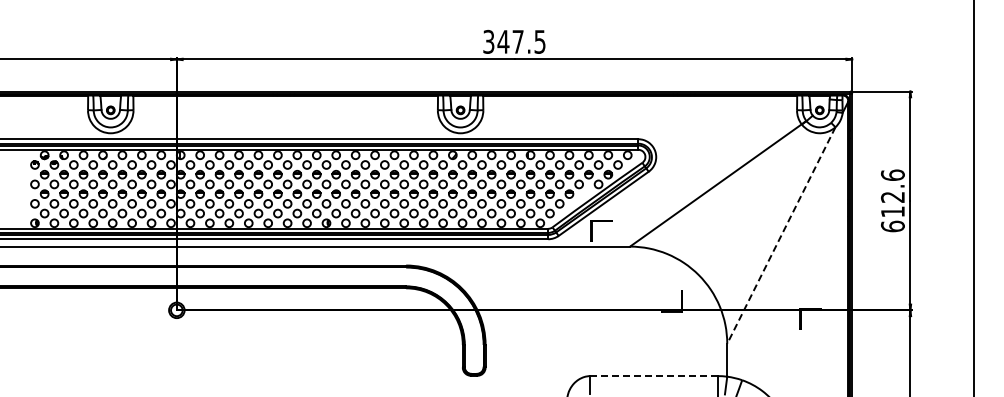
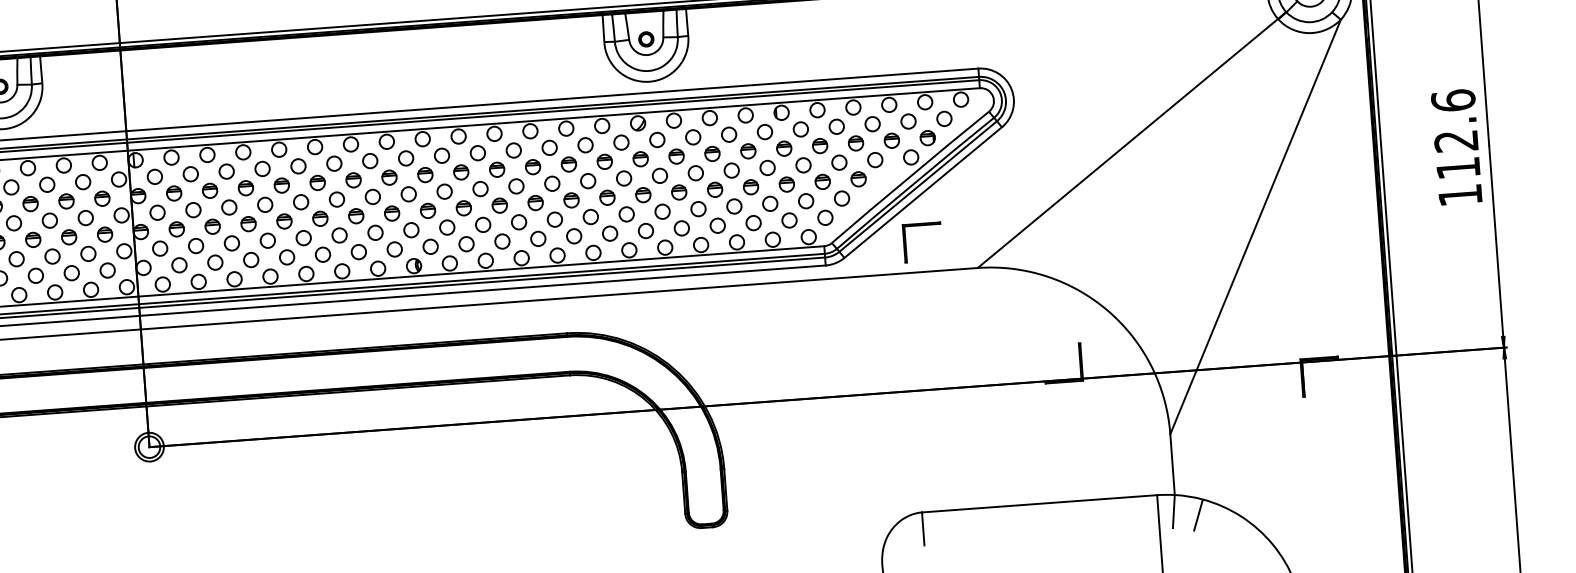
text: (892, 226) -> (1459, 195), 612.6 -> 112.6
line: (781, 235) -> (1255, 226), dashed -> solid
line: (654, 376) -> (1040, 504), dashed -> solid

